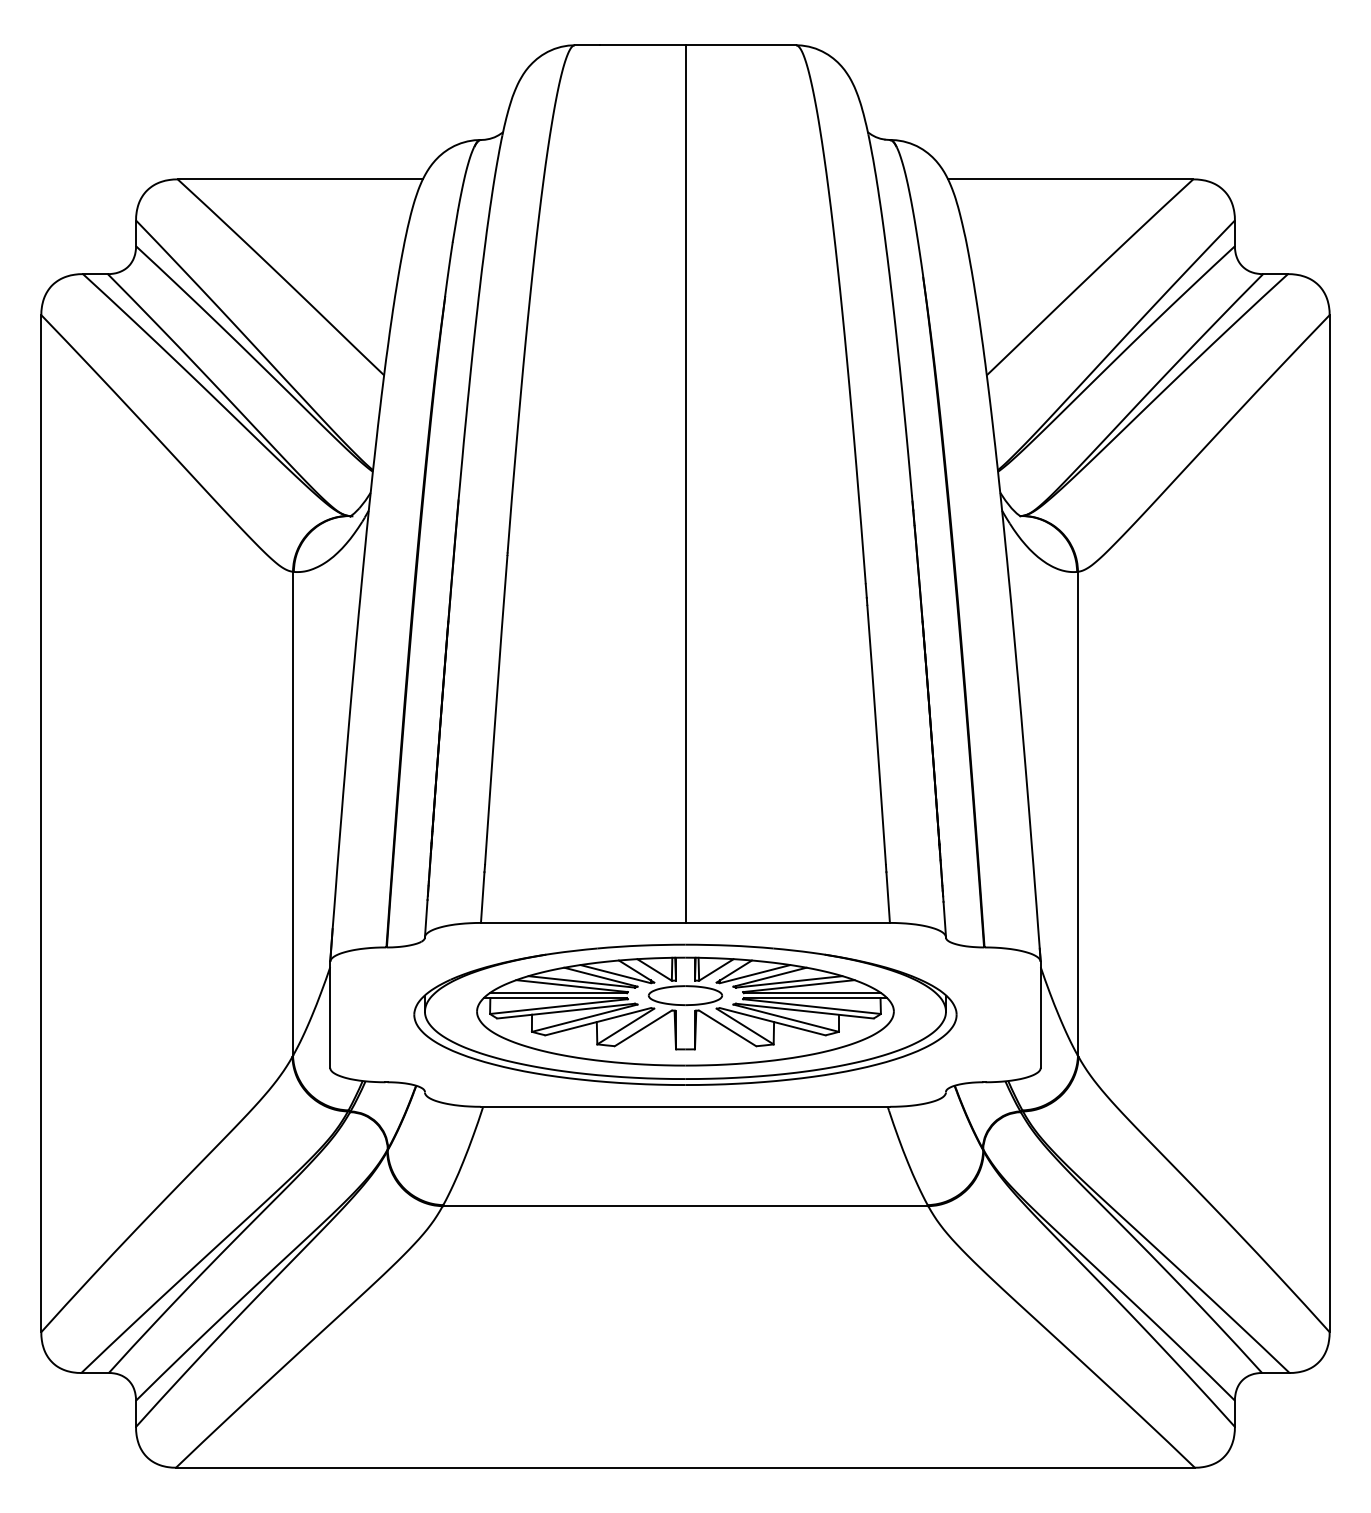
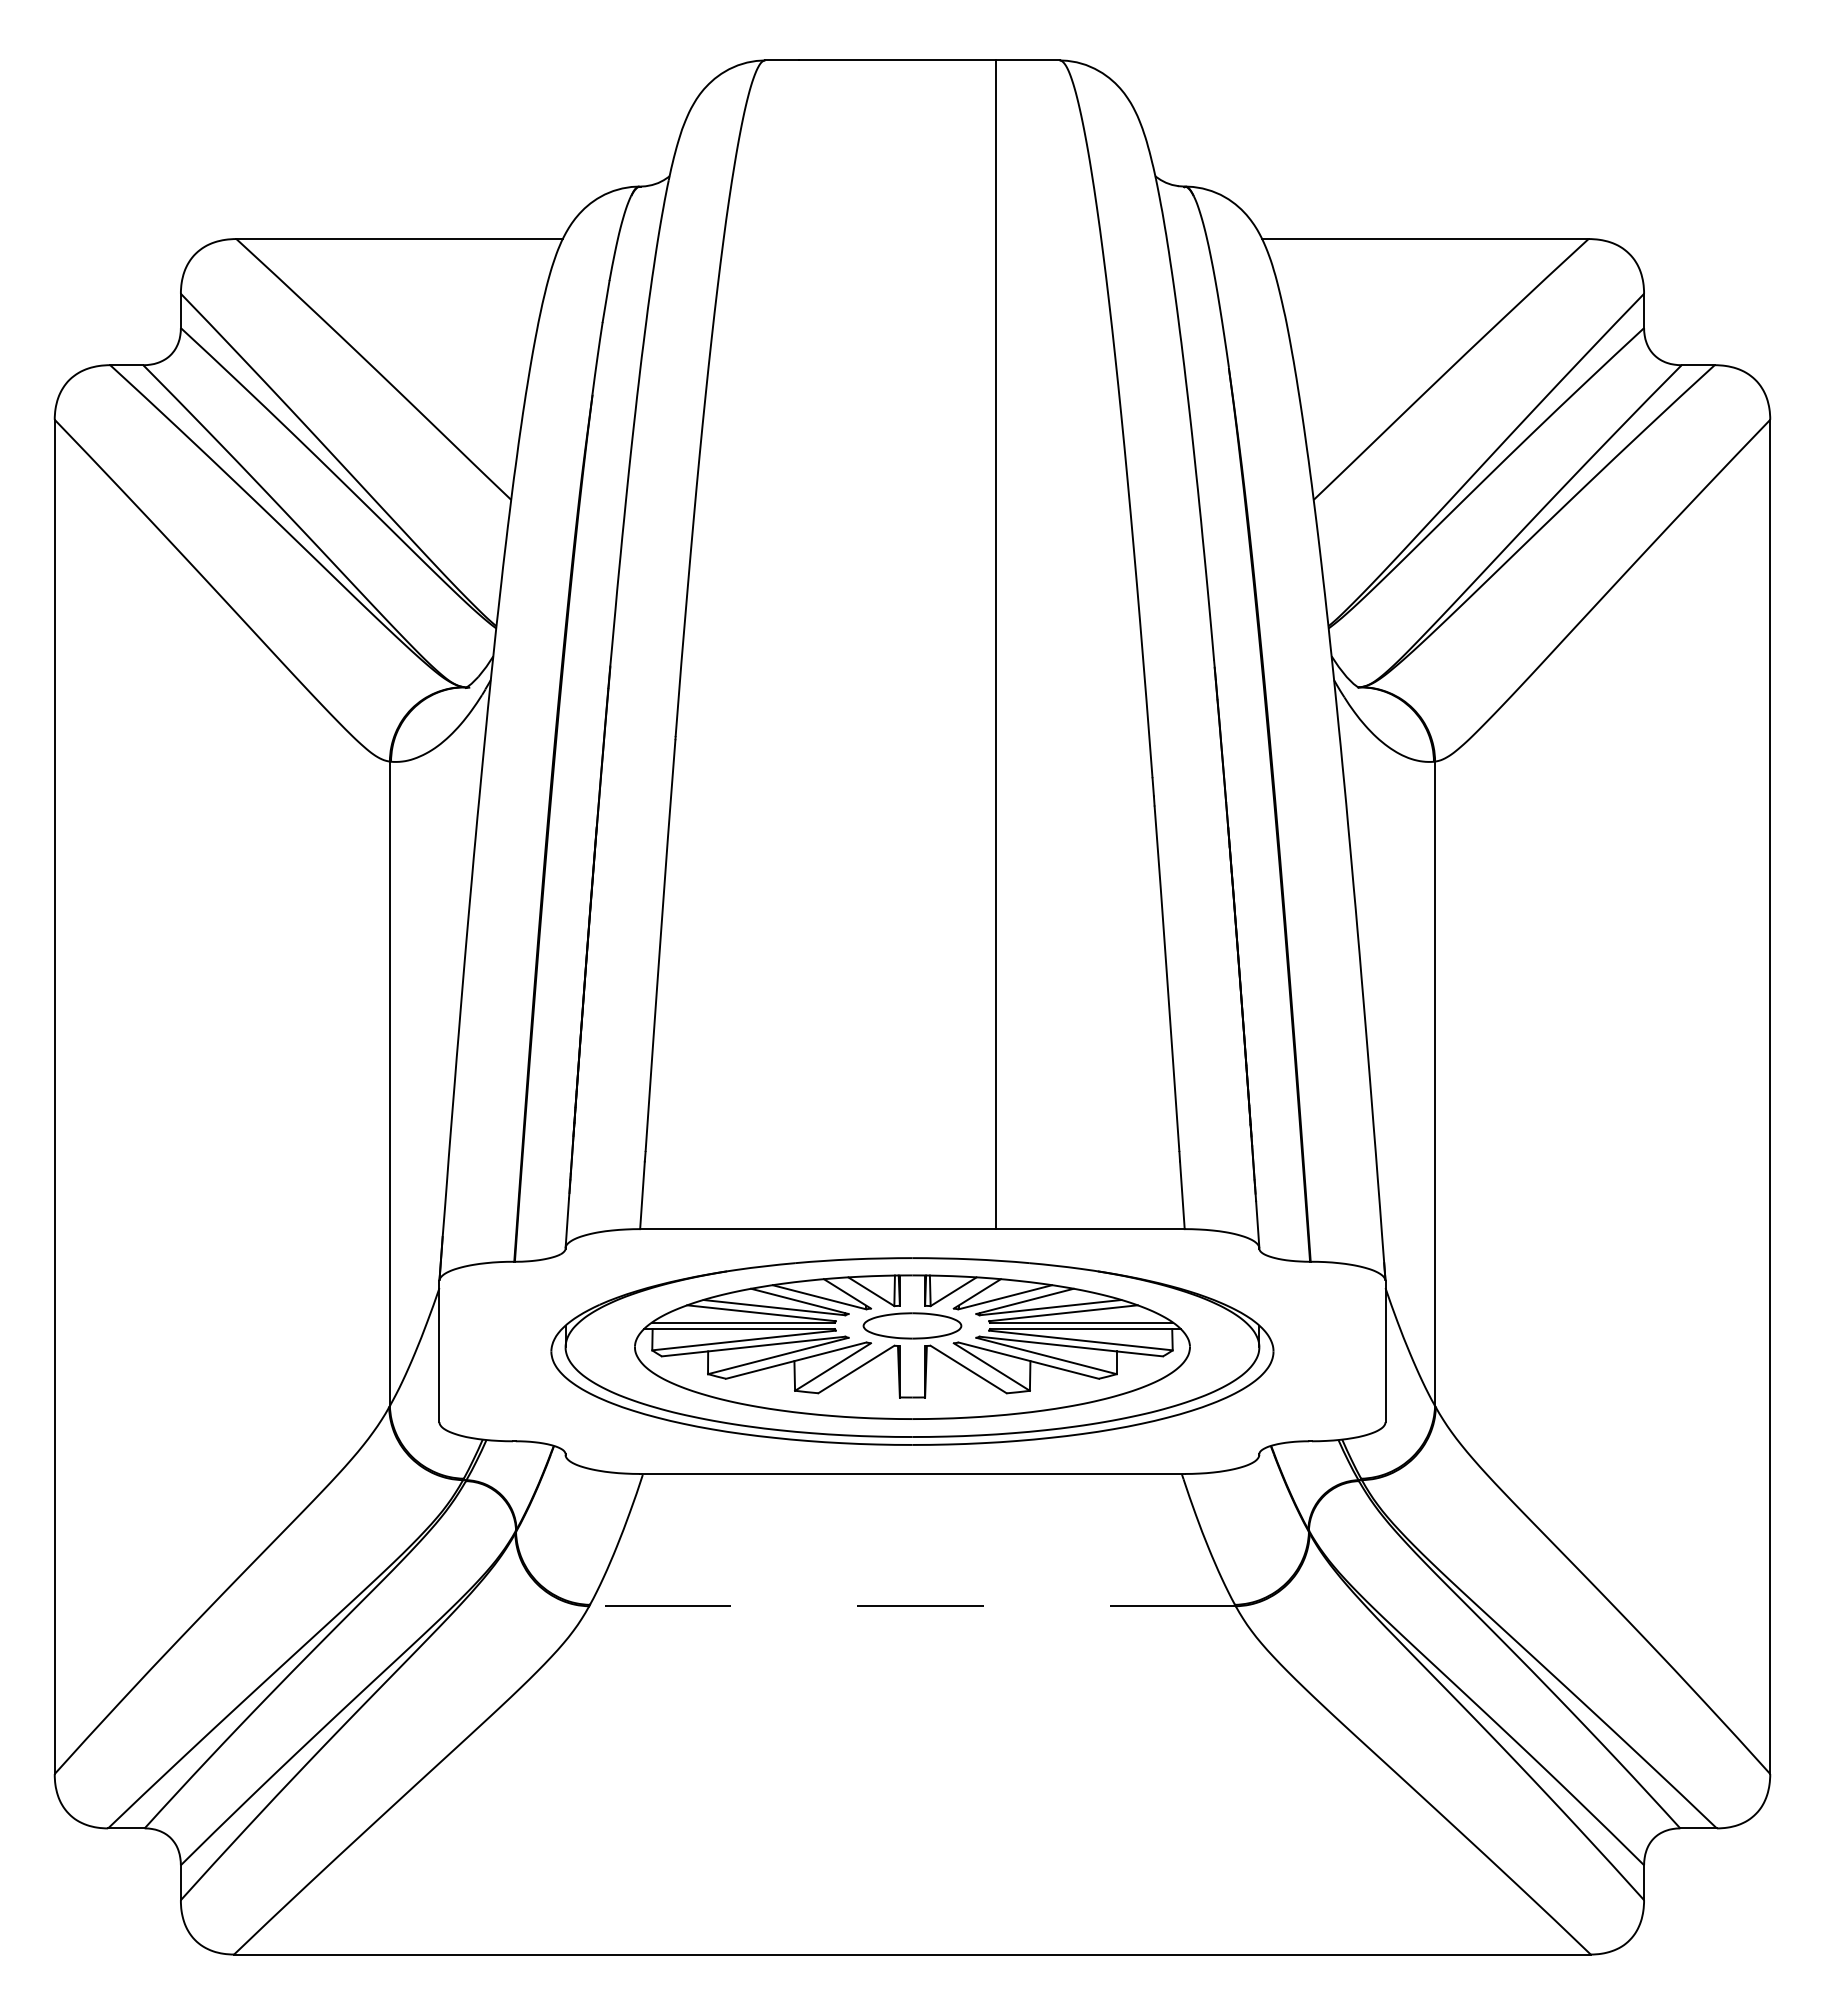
line: (685, 483) -> (995, 644), moved
line: (685, 1206) -> (912, 1606), solid -> dashed

